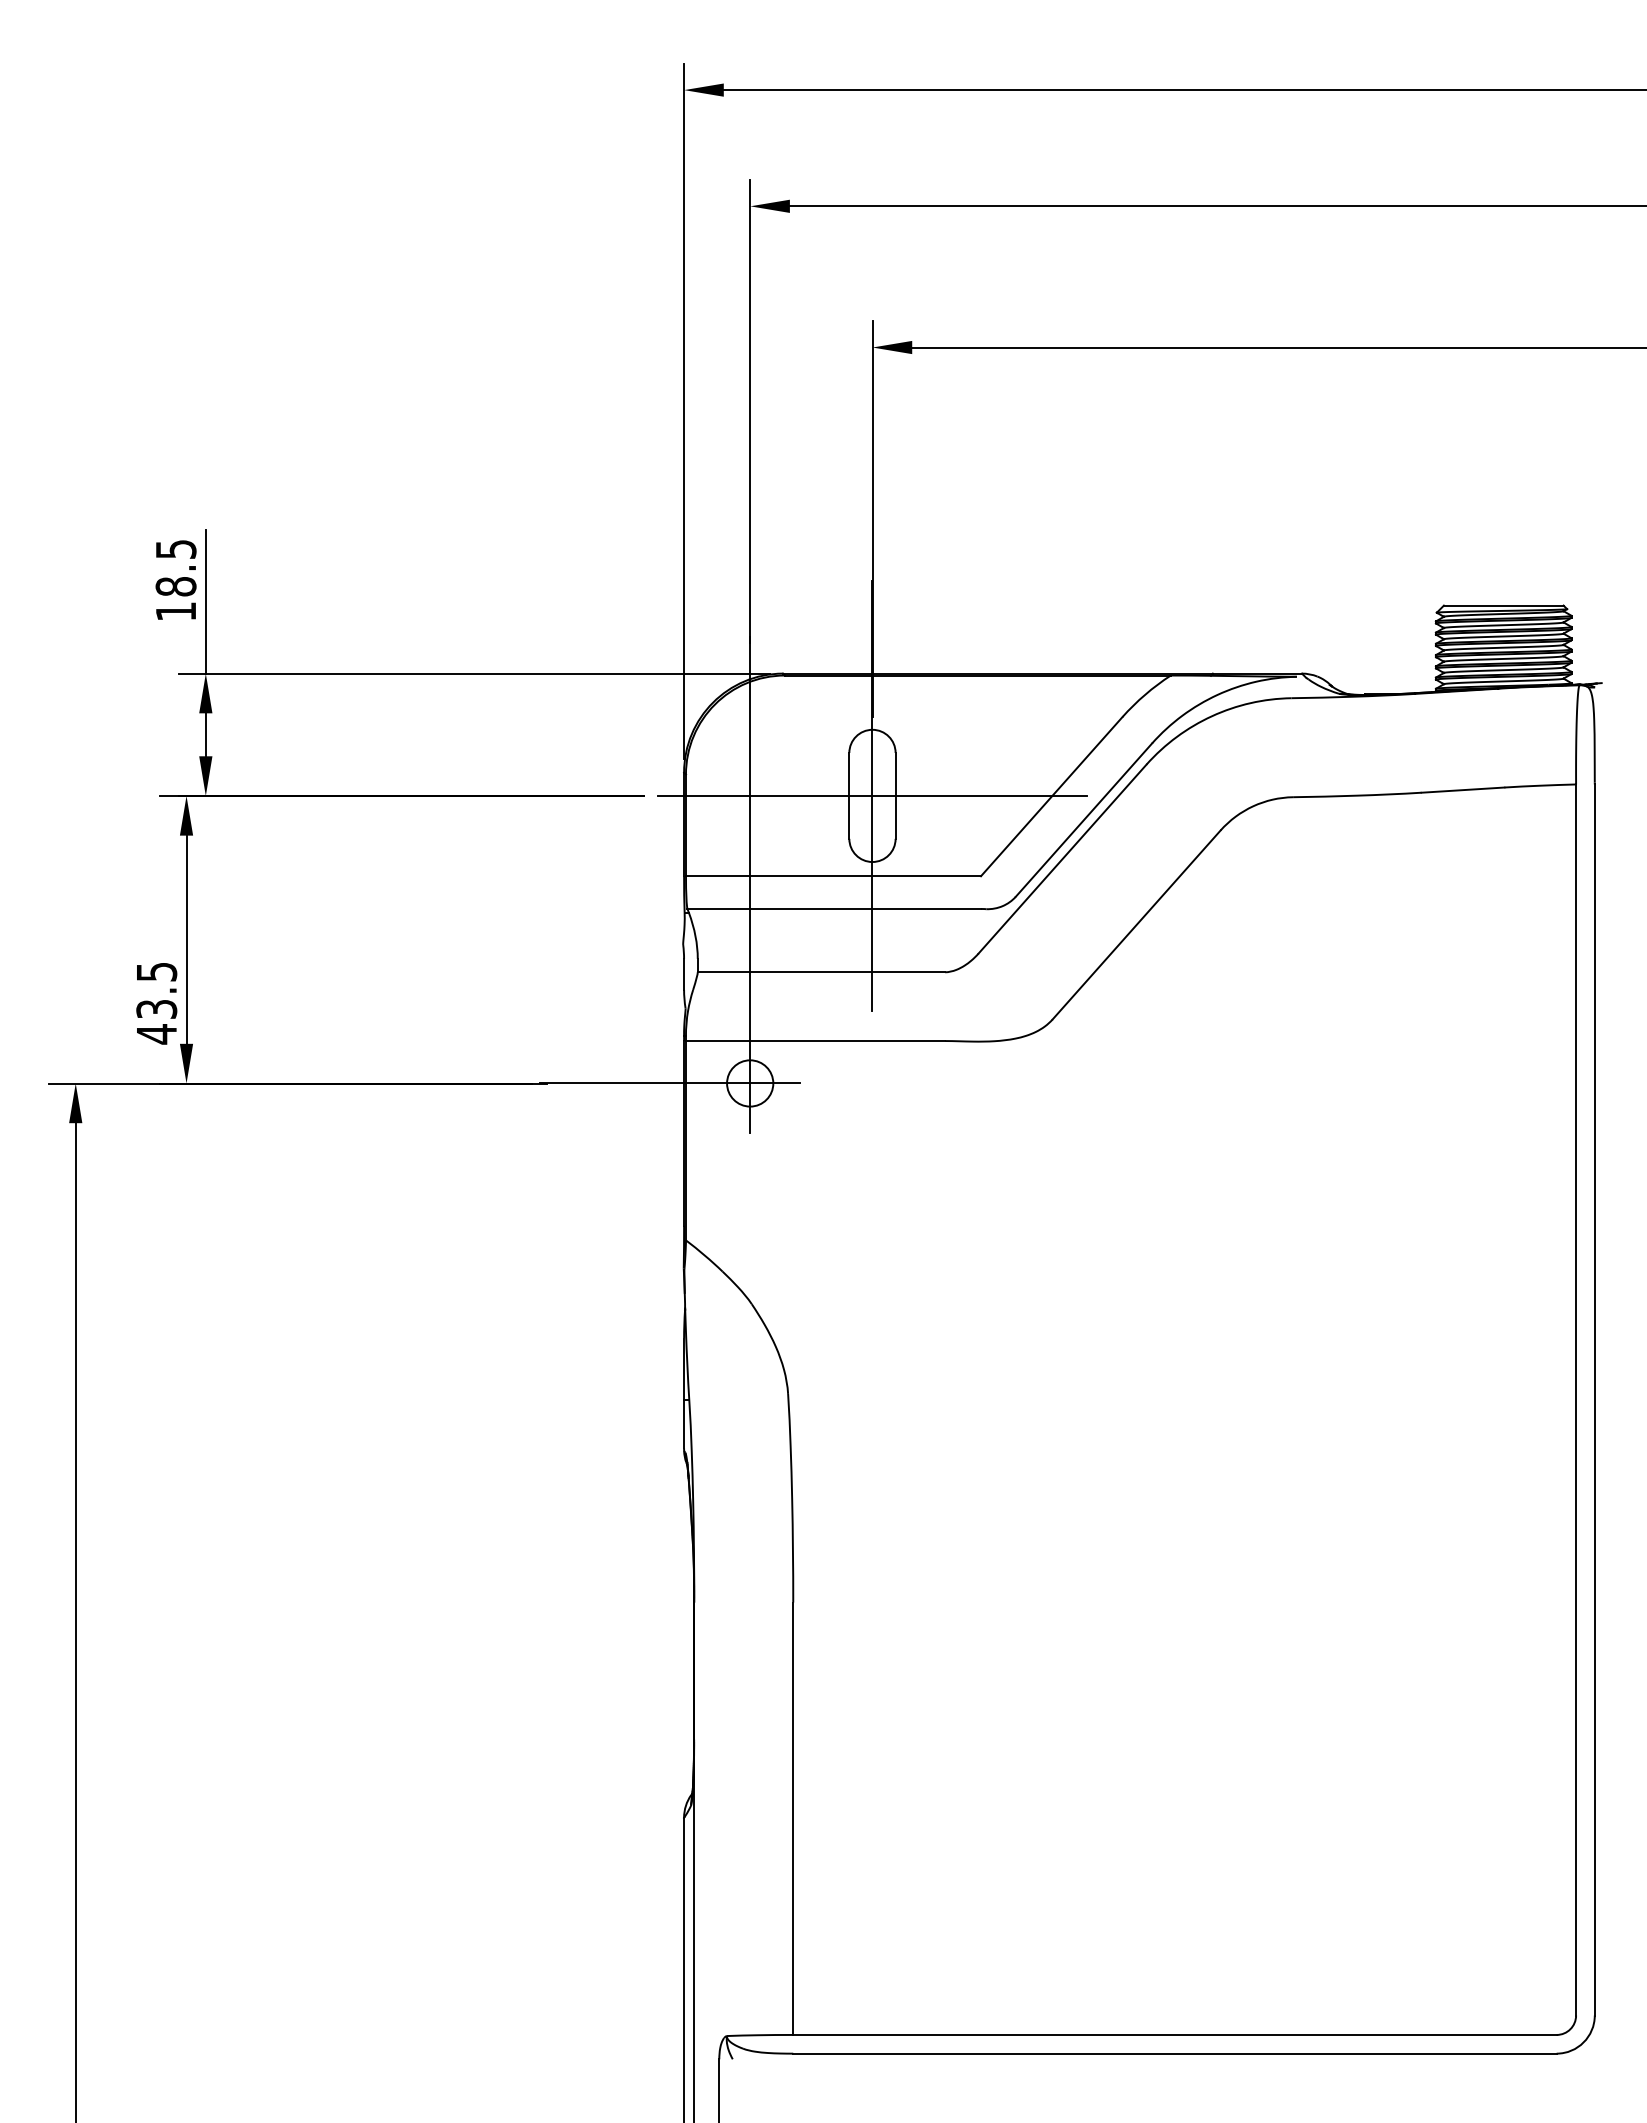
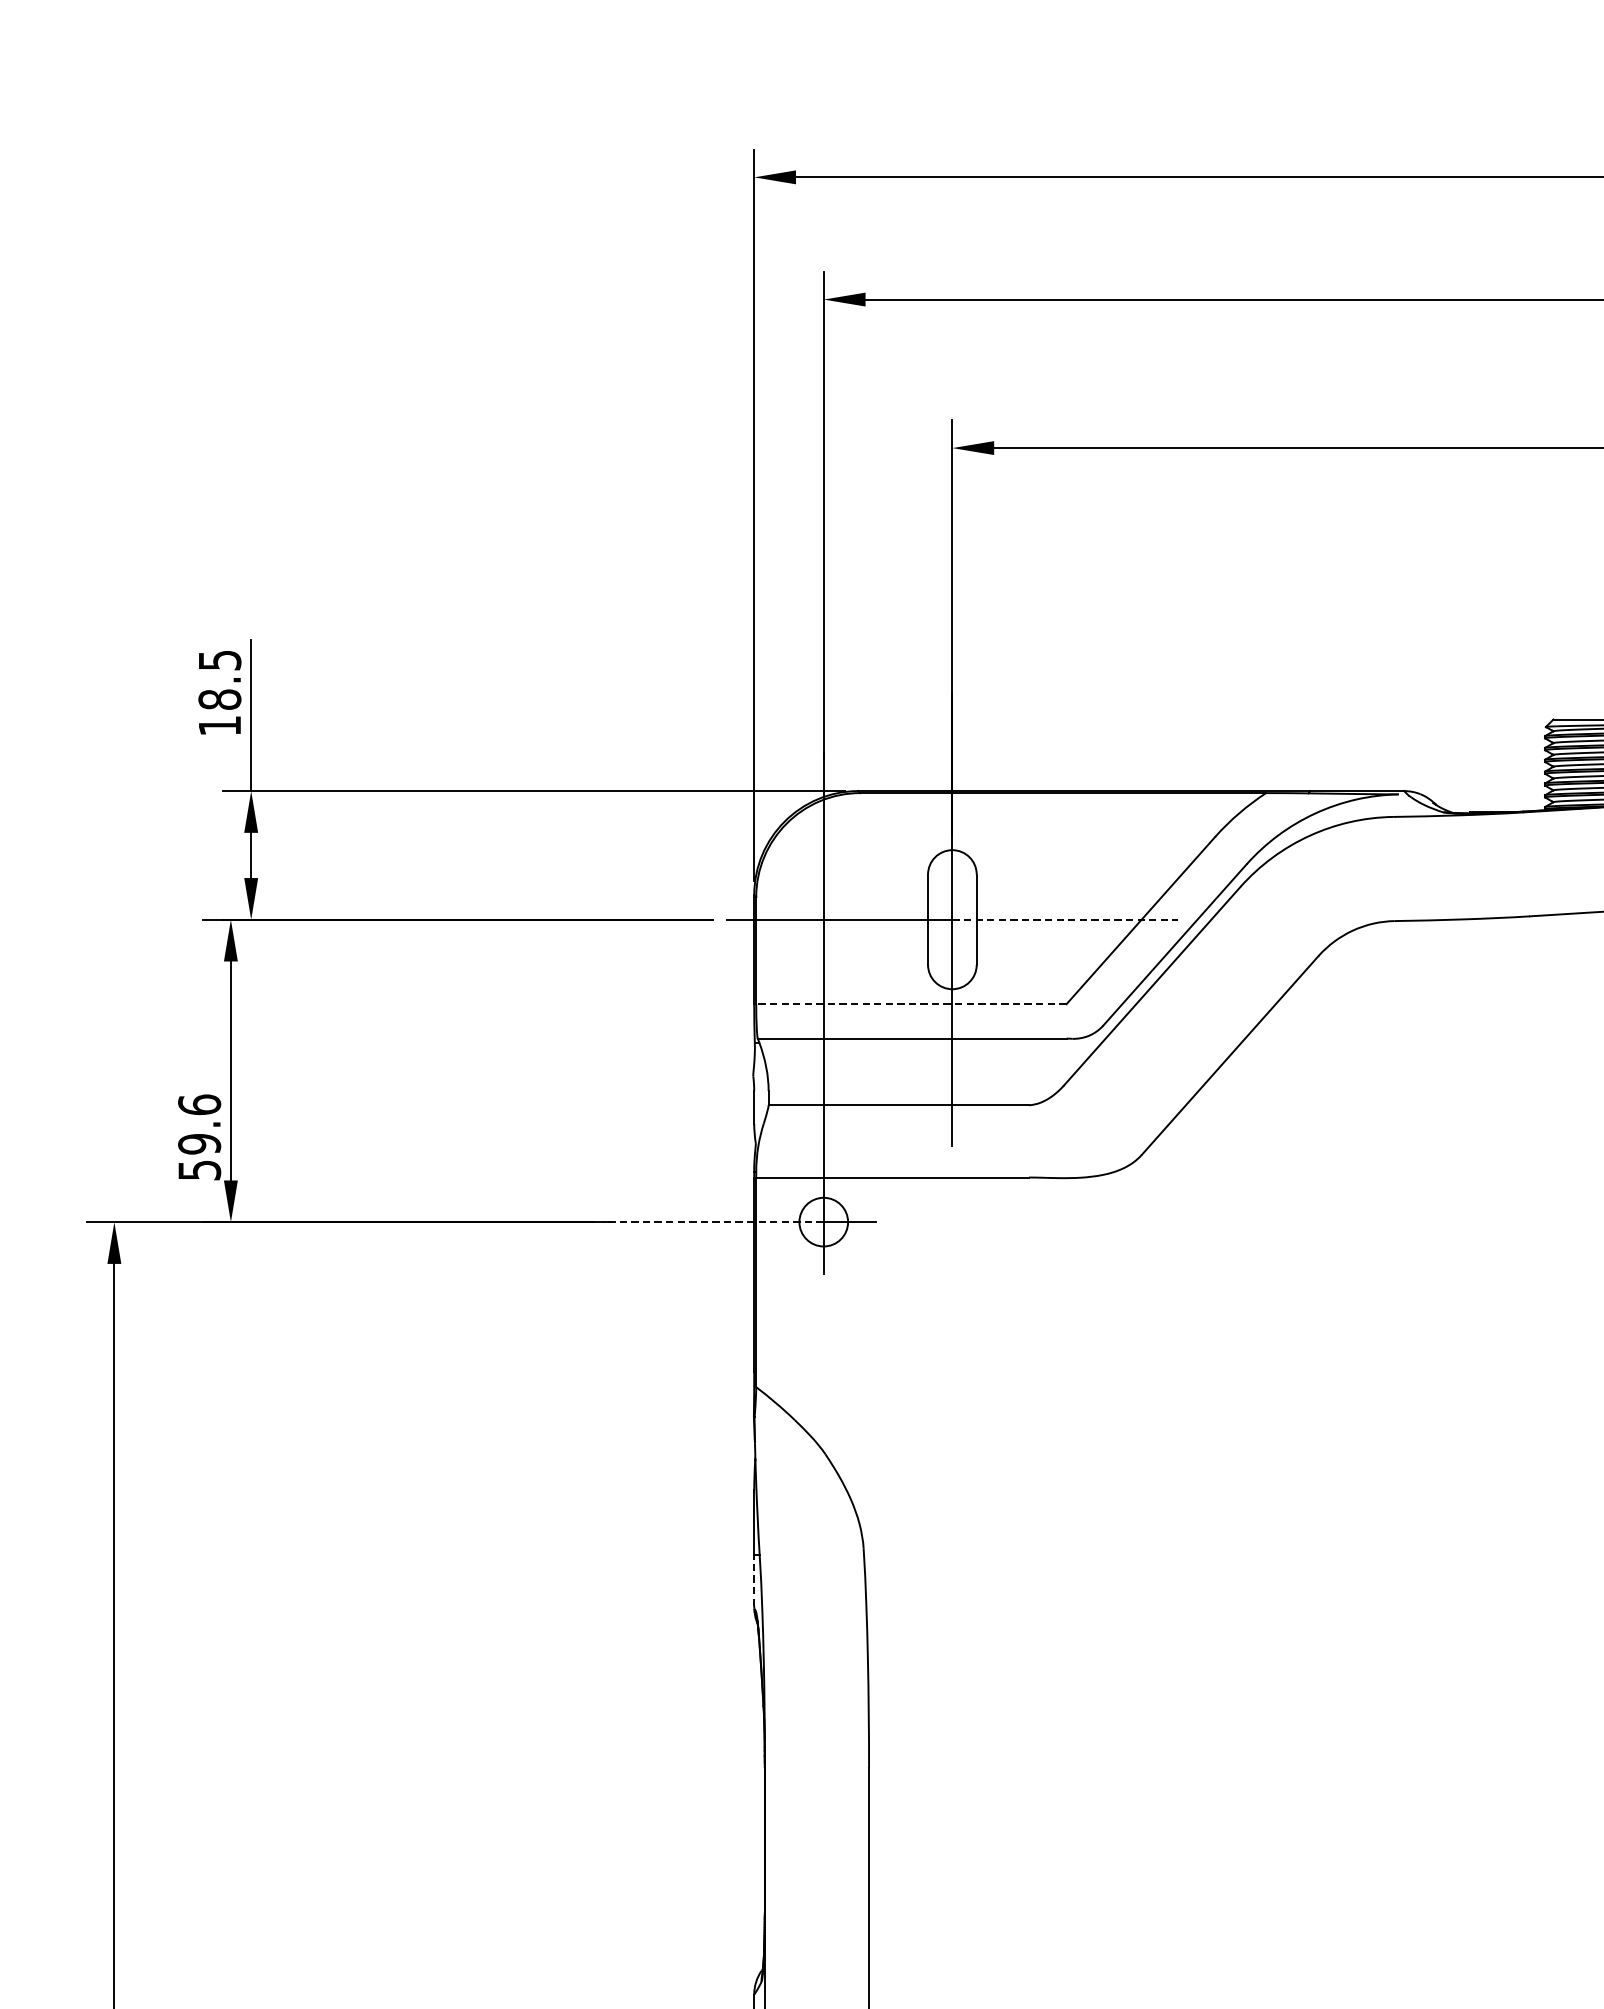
line: (980, 795) -> (1066, 919), solid -> dashed
line: (833, 876) -> (911, 1004), solid -> dashed
text: (156, 1003) -> (199, 1138), 43.5 -> 59.6
line: (644, 1083) -> (712, 1222), solid -> dashed
line: (684, 1423) -> (754, 1579), solid -> dashed

